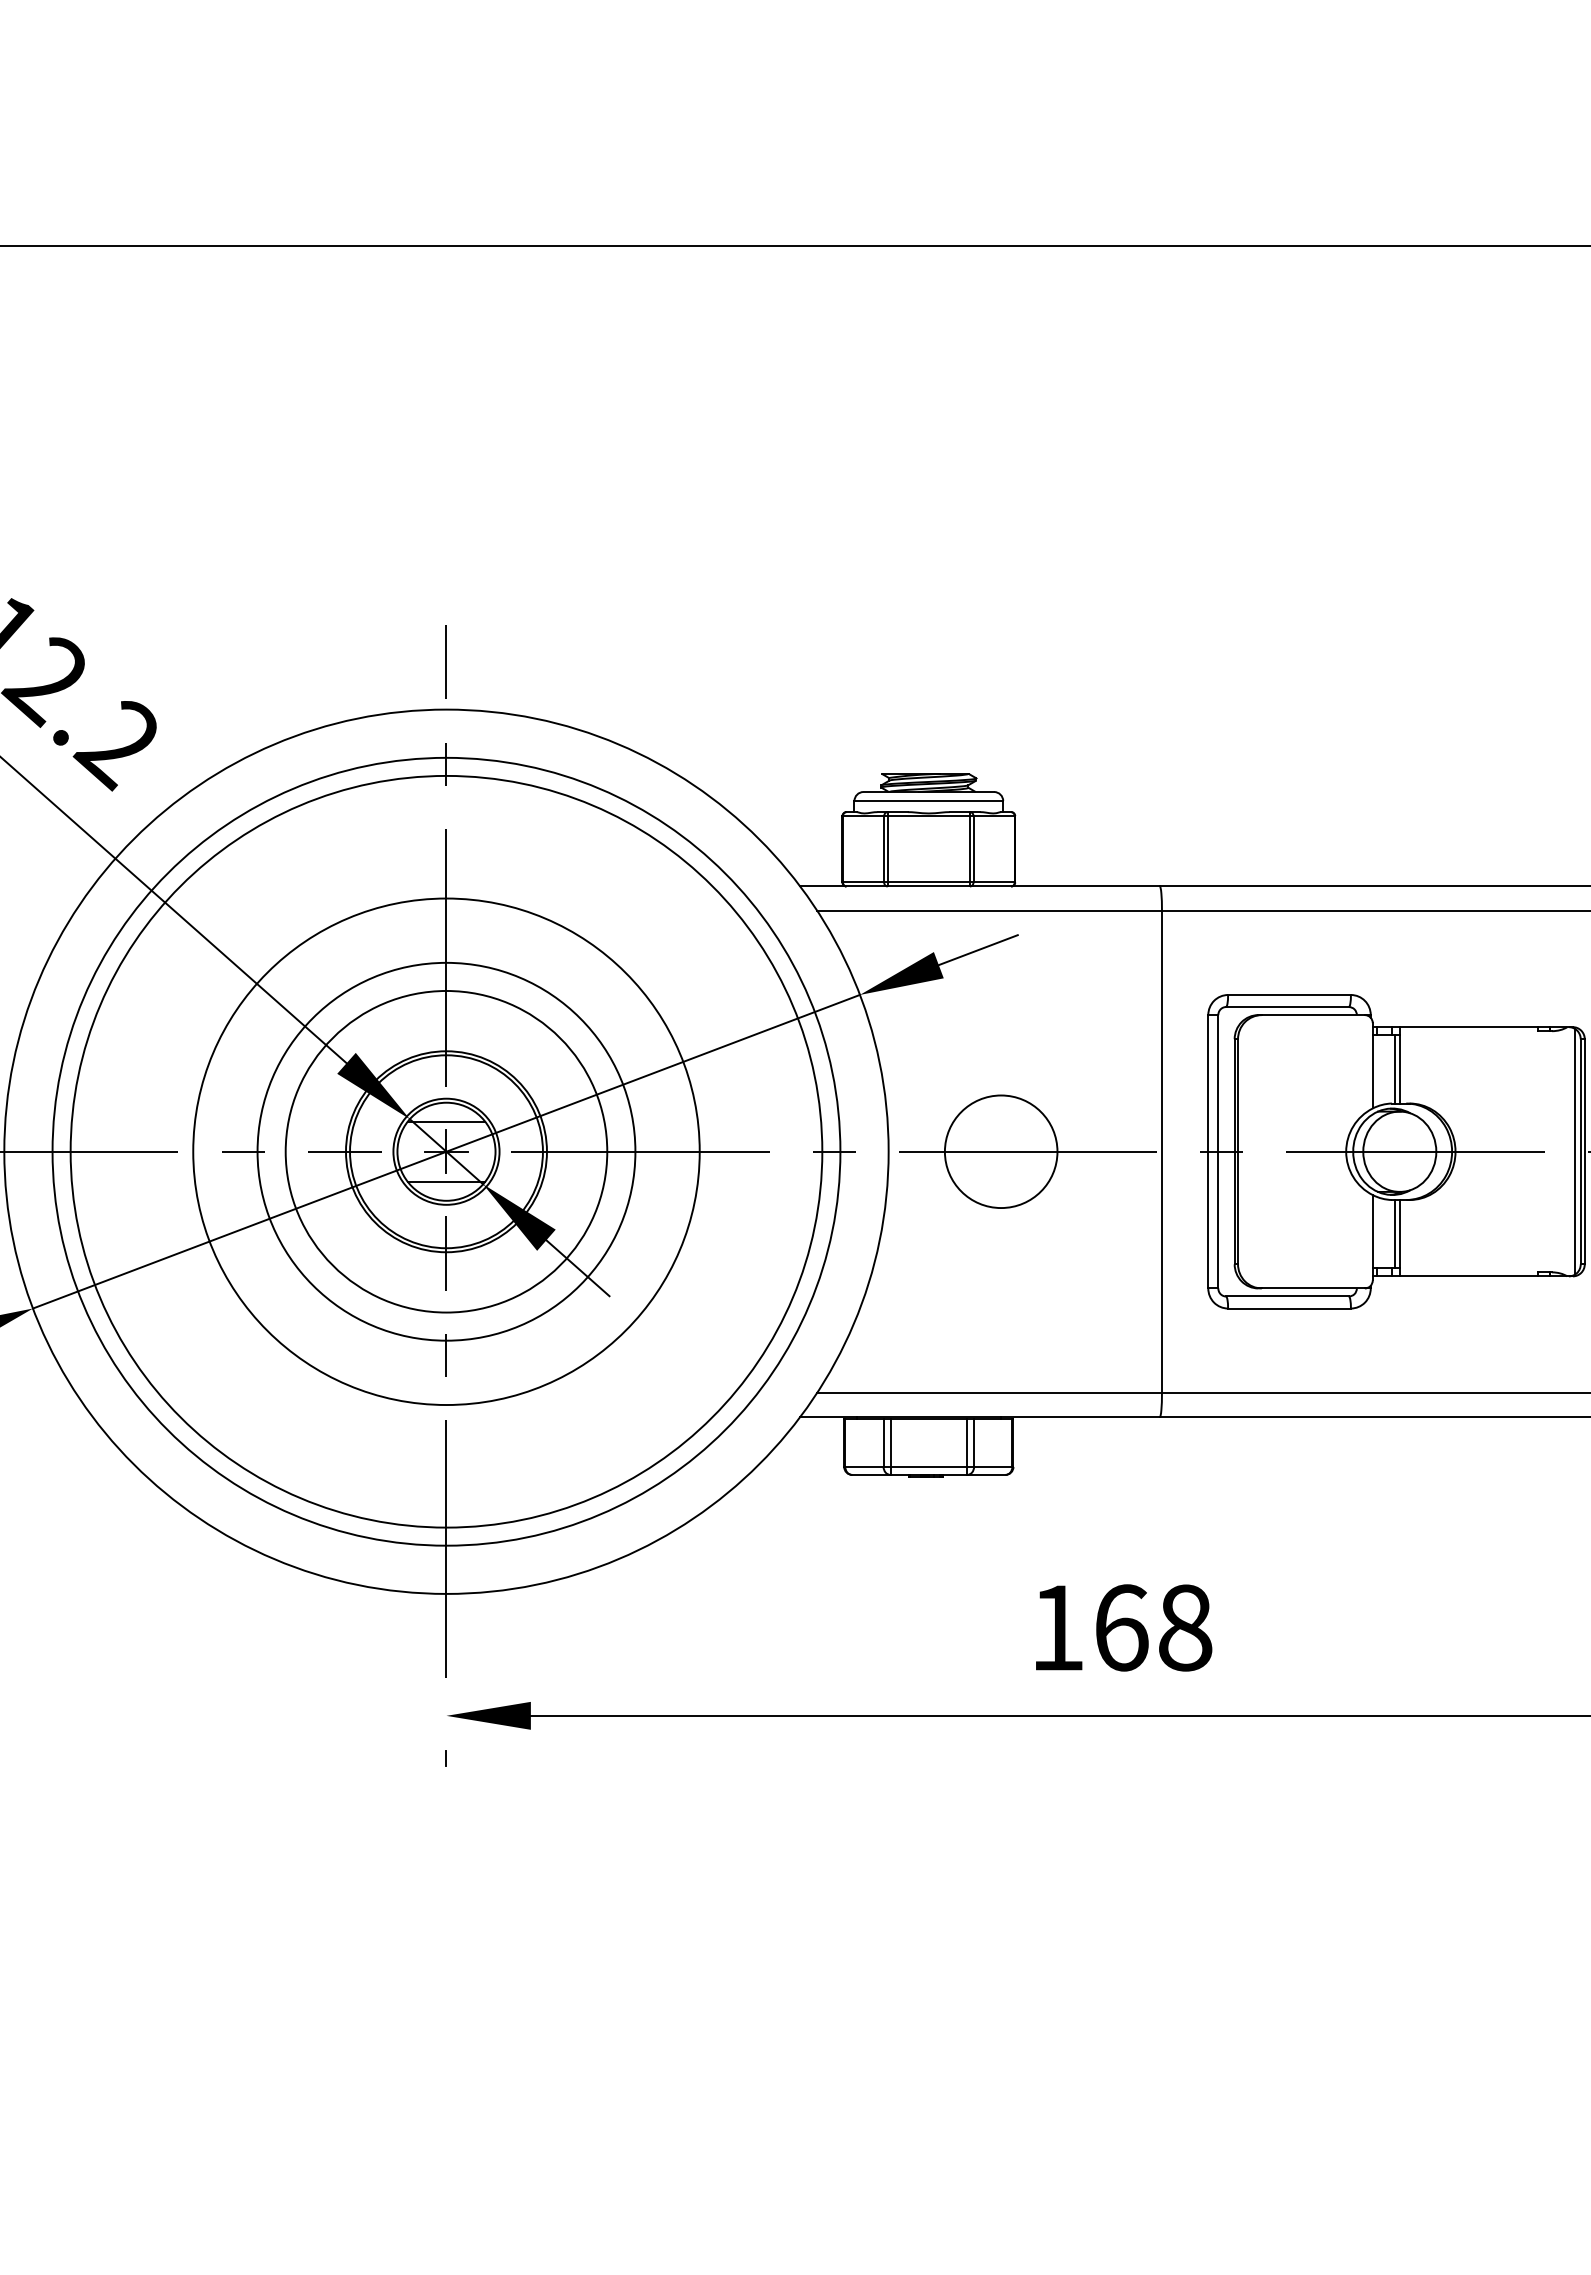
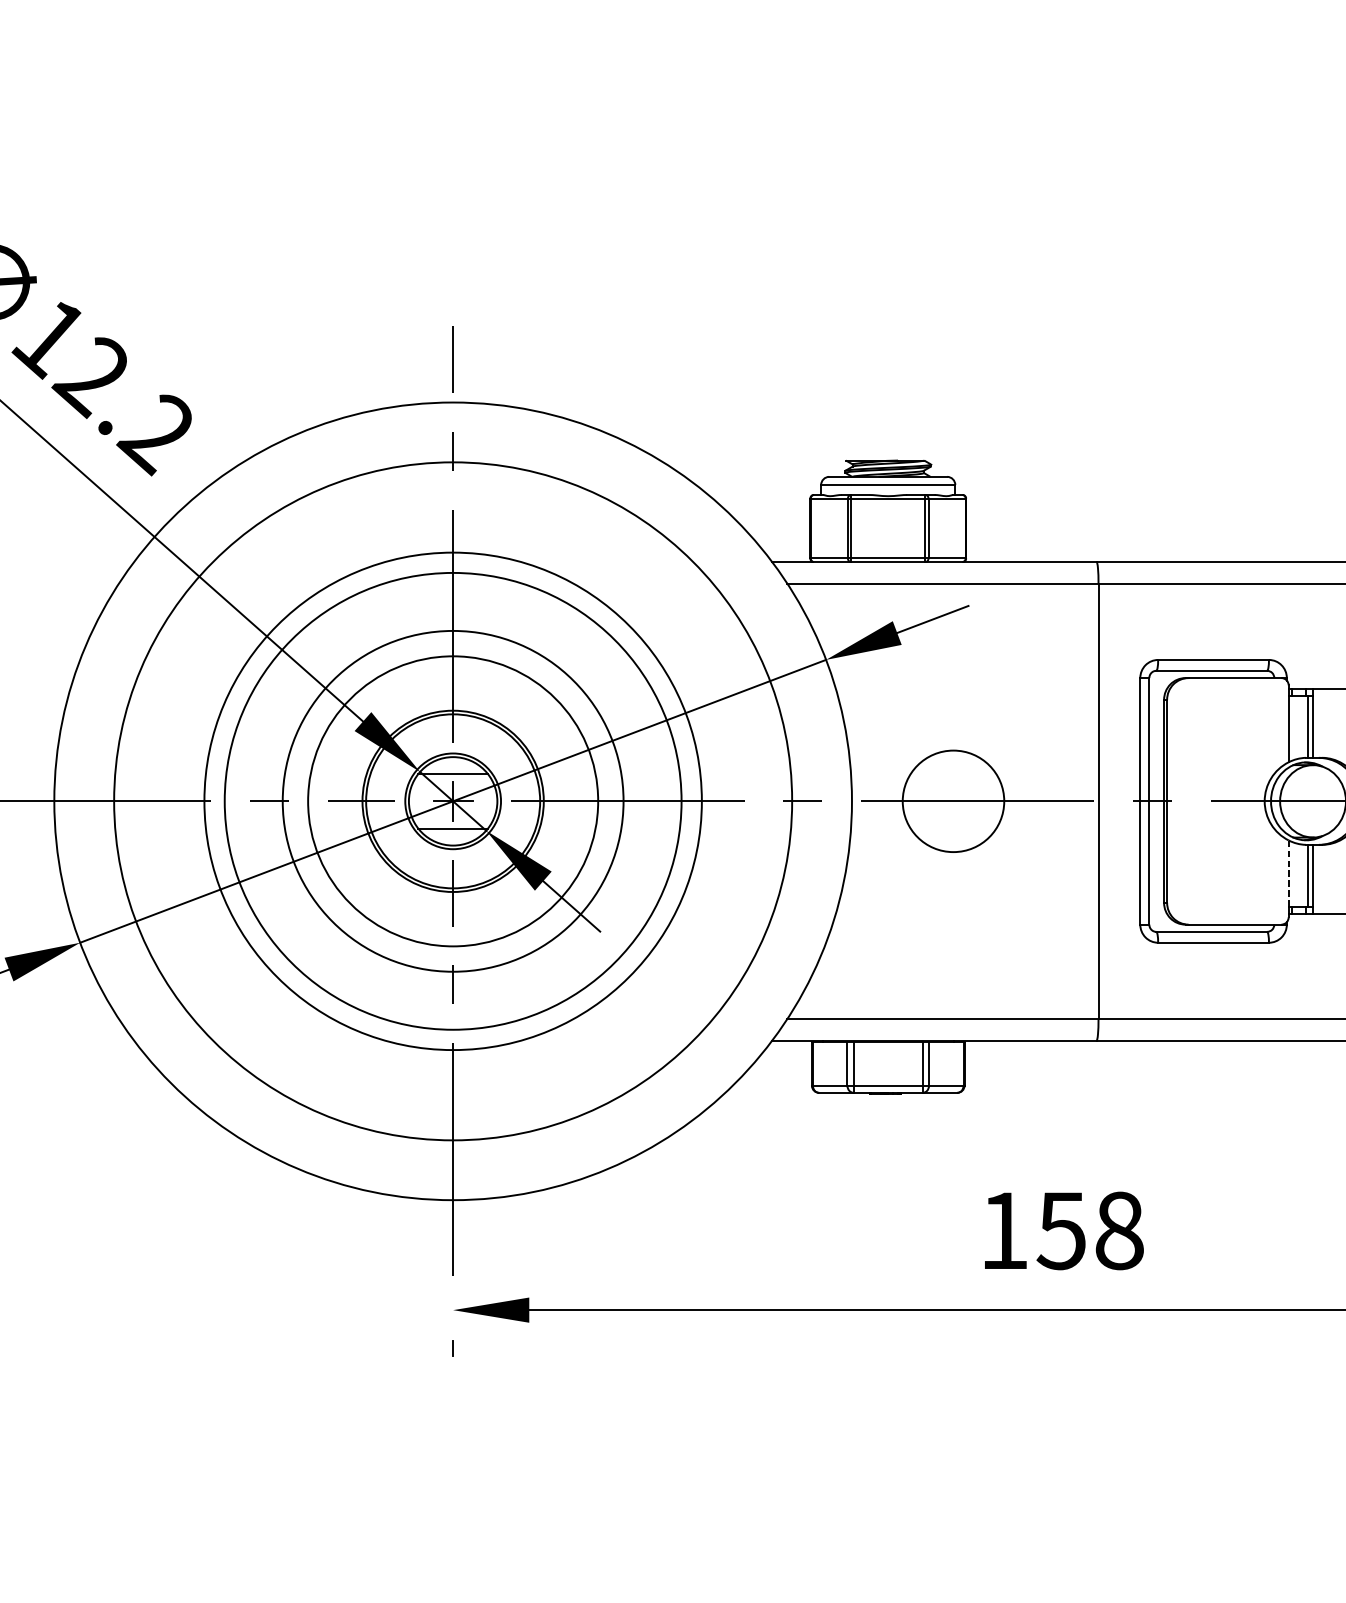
circle: (446, 1151) -> (453, 801), size x0.7
line: (1372, 1231) -> (1288, 873), solid -> dashed
text: (1120, 1627) -> (1061, 1230), 168 -> 158

